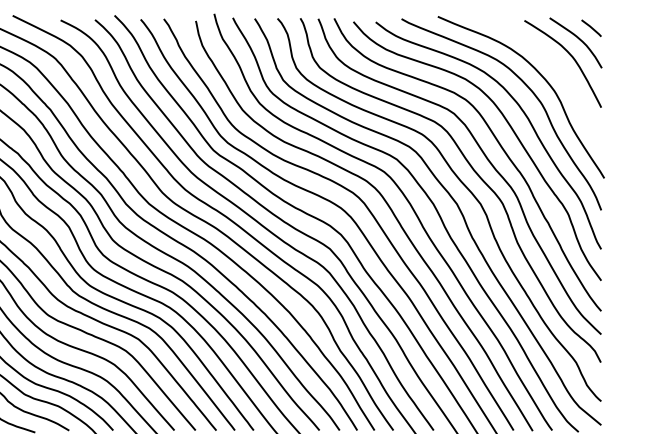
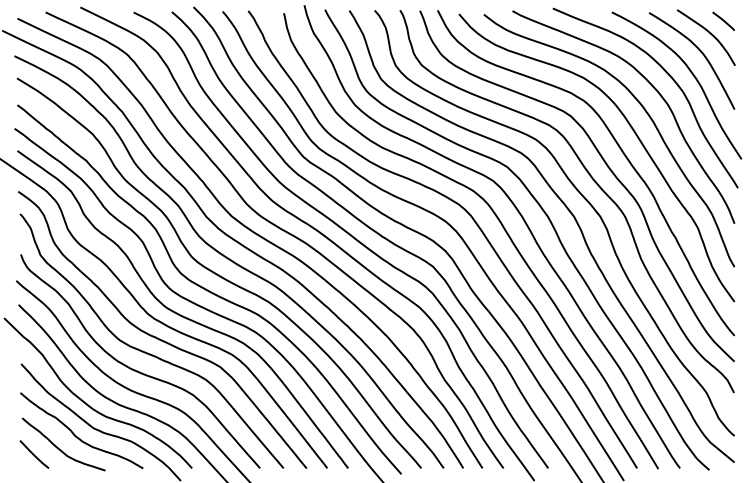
curve: (563, 77) -> (692, 75), added

